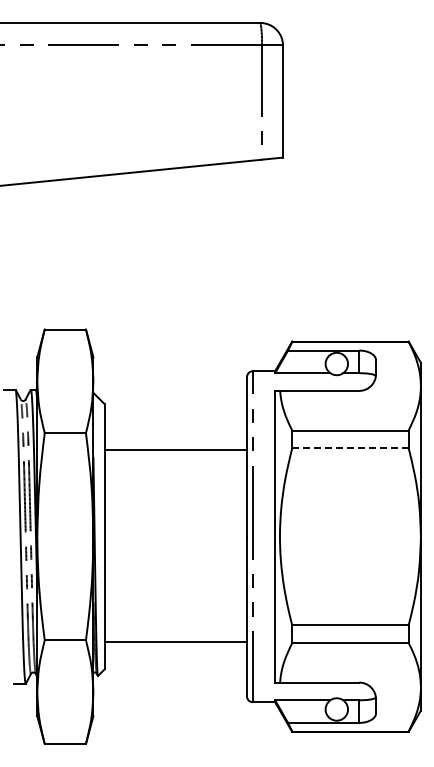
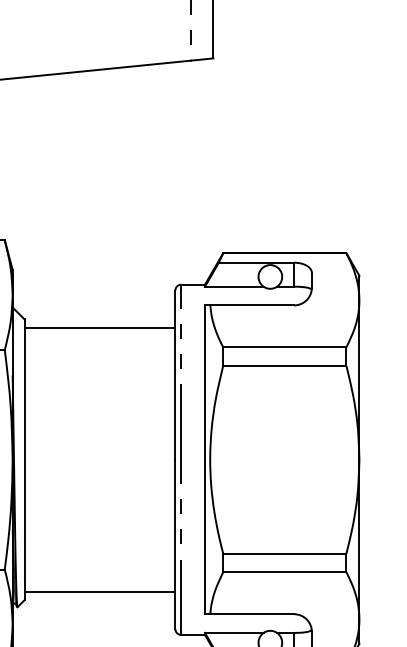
line: (350, 448) -> (284, 366), dashed -> solid
line: (175, 450) -> (99, 328), moved
line: (175, 642) -> (99, 591), moved

